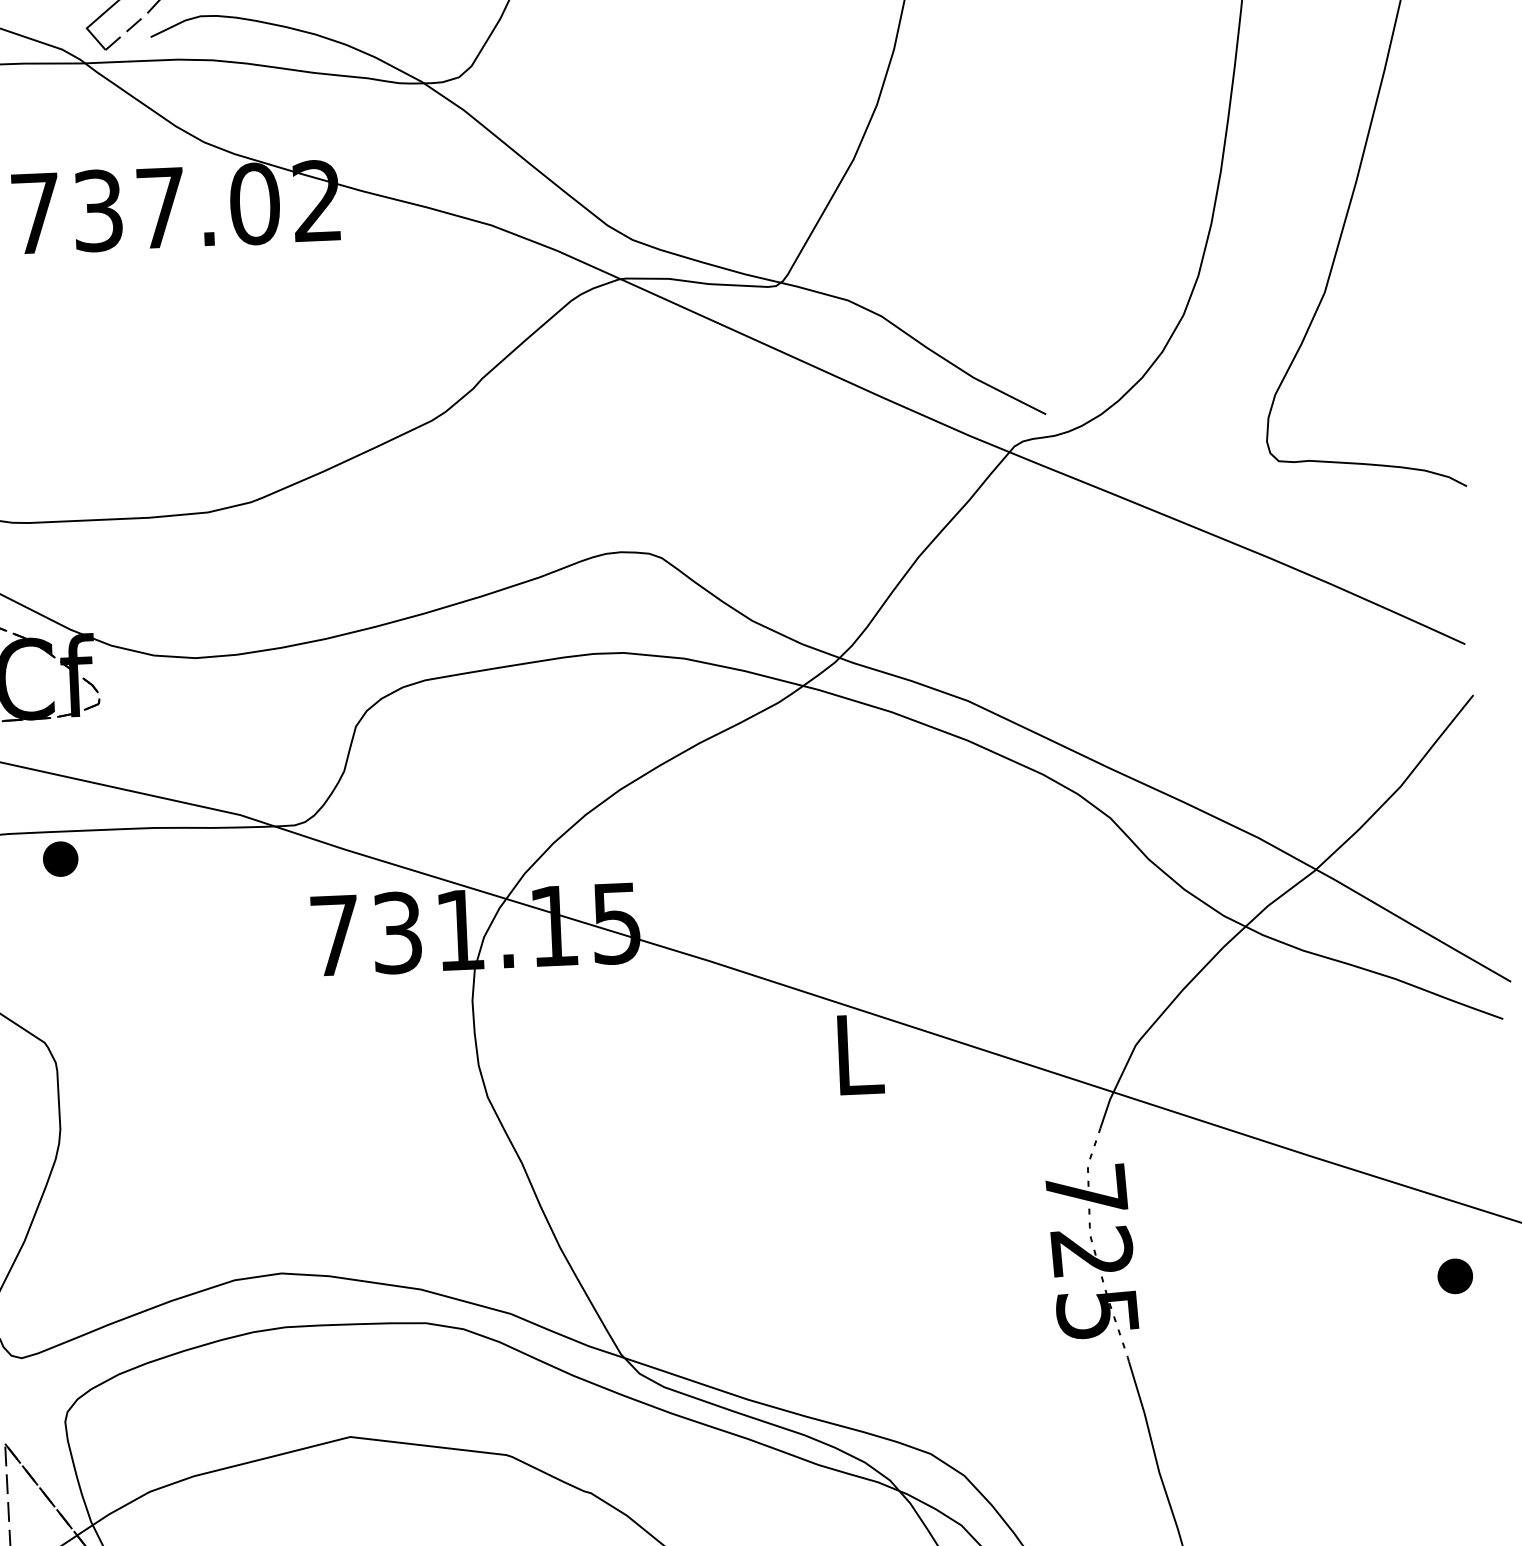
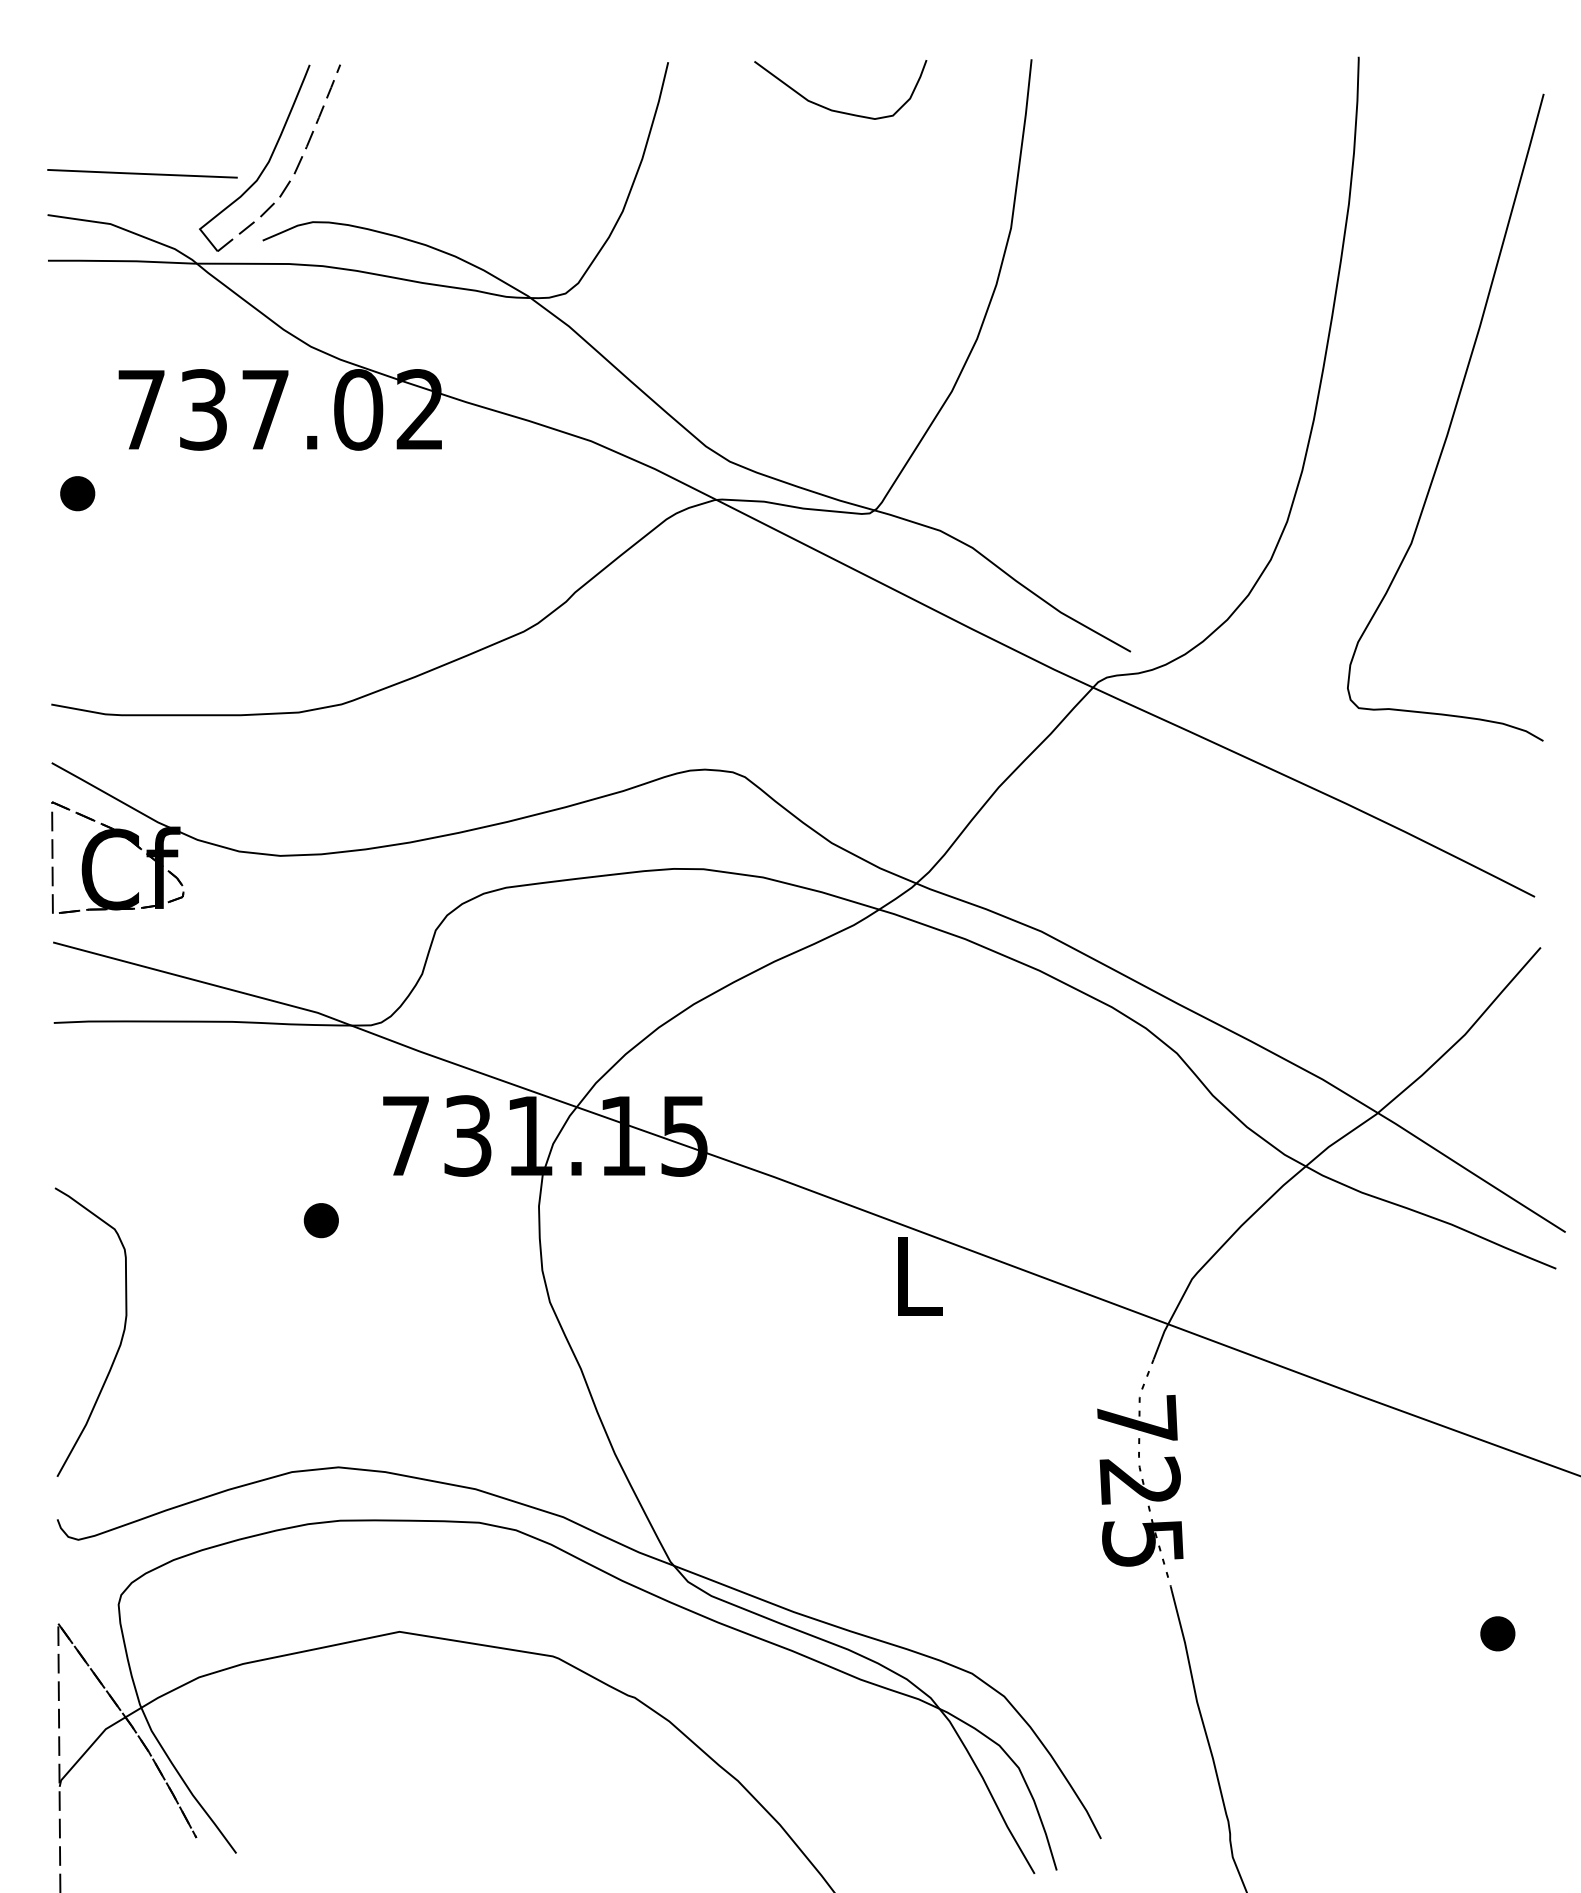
part: (59, 859) -> (320, 1220), moved
part: (1454, 1276) -> (1497, 1633), moved

